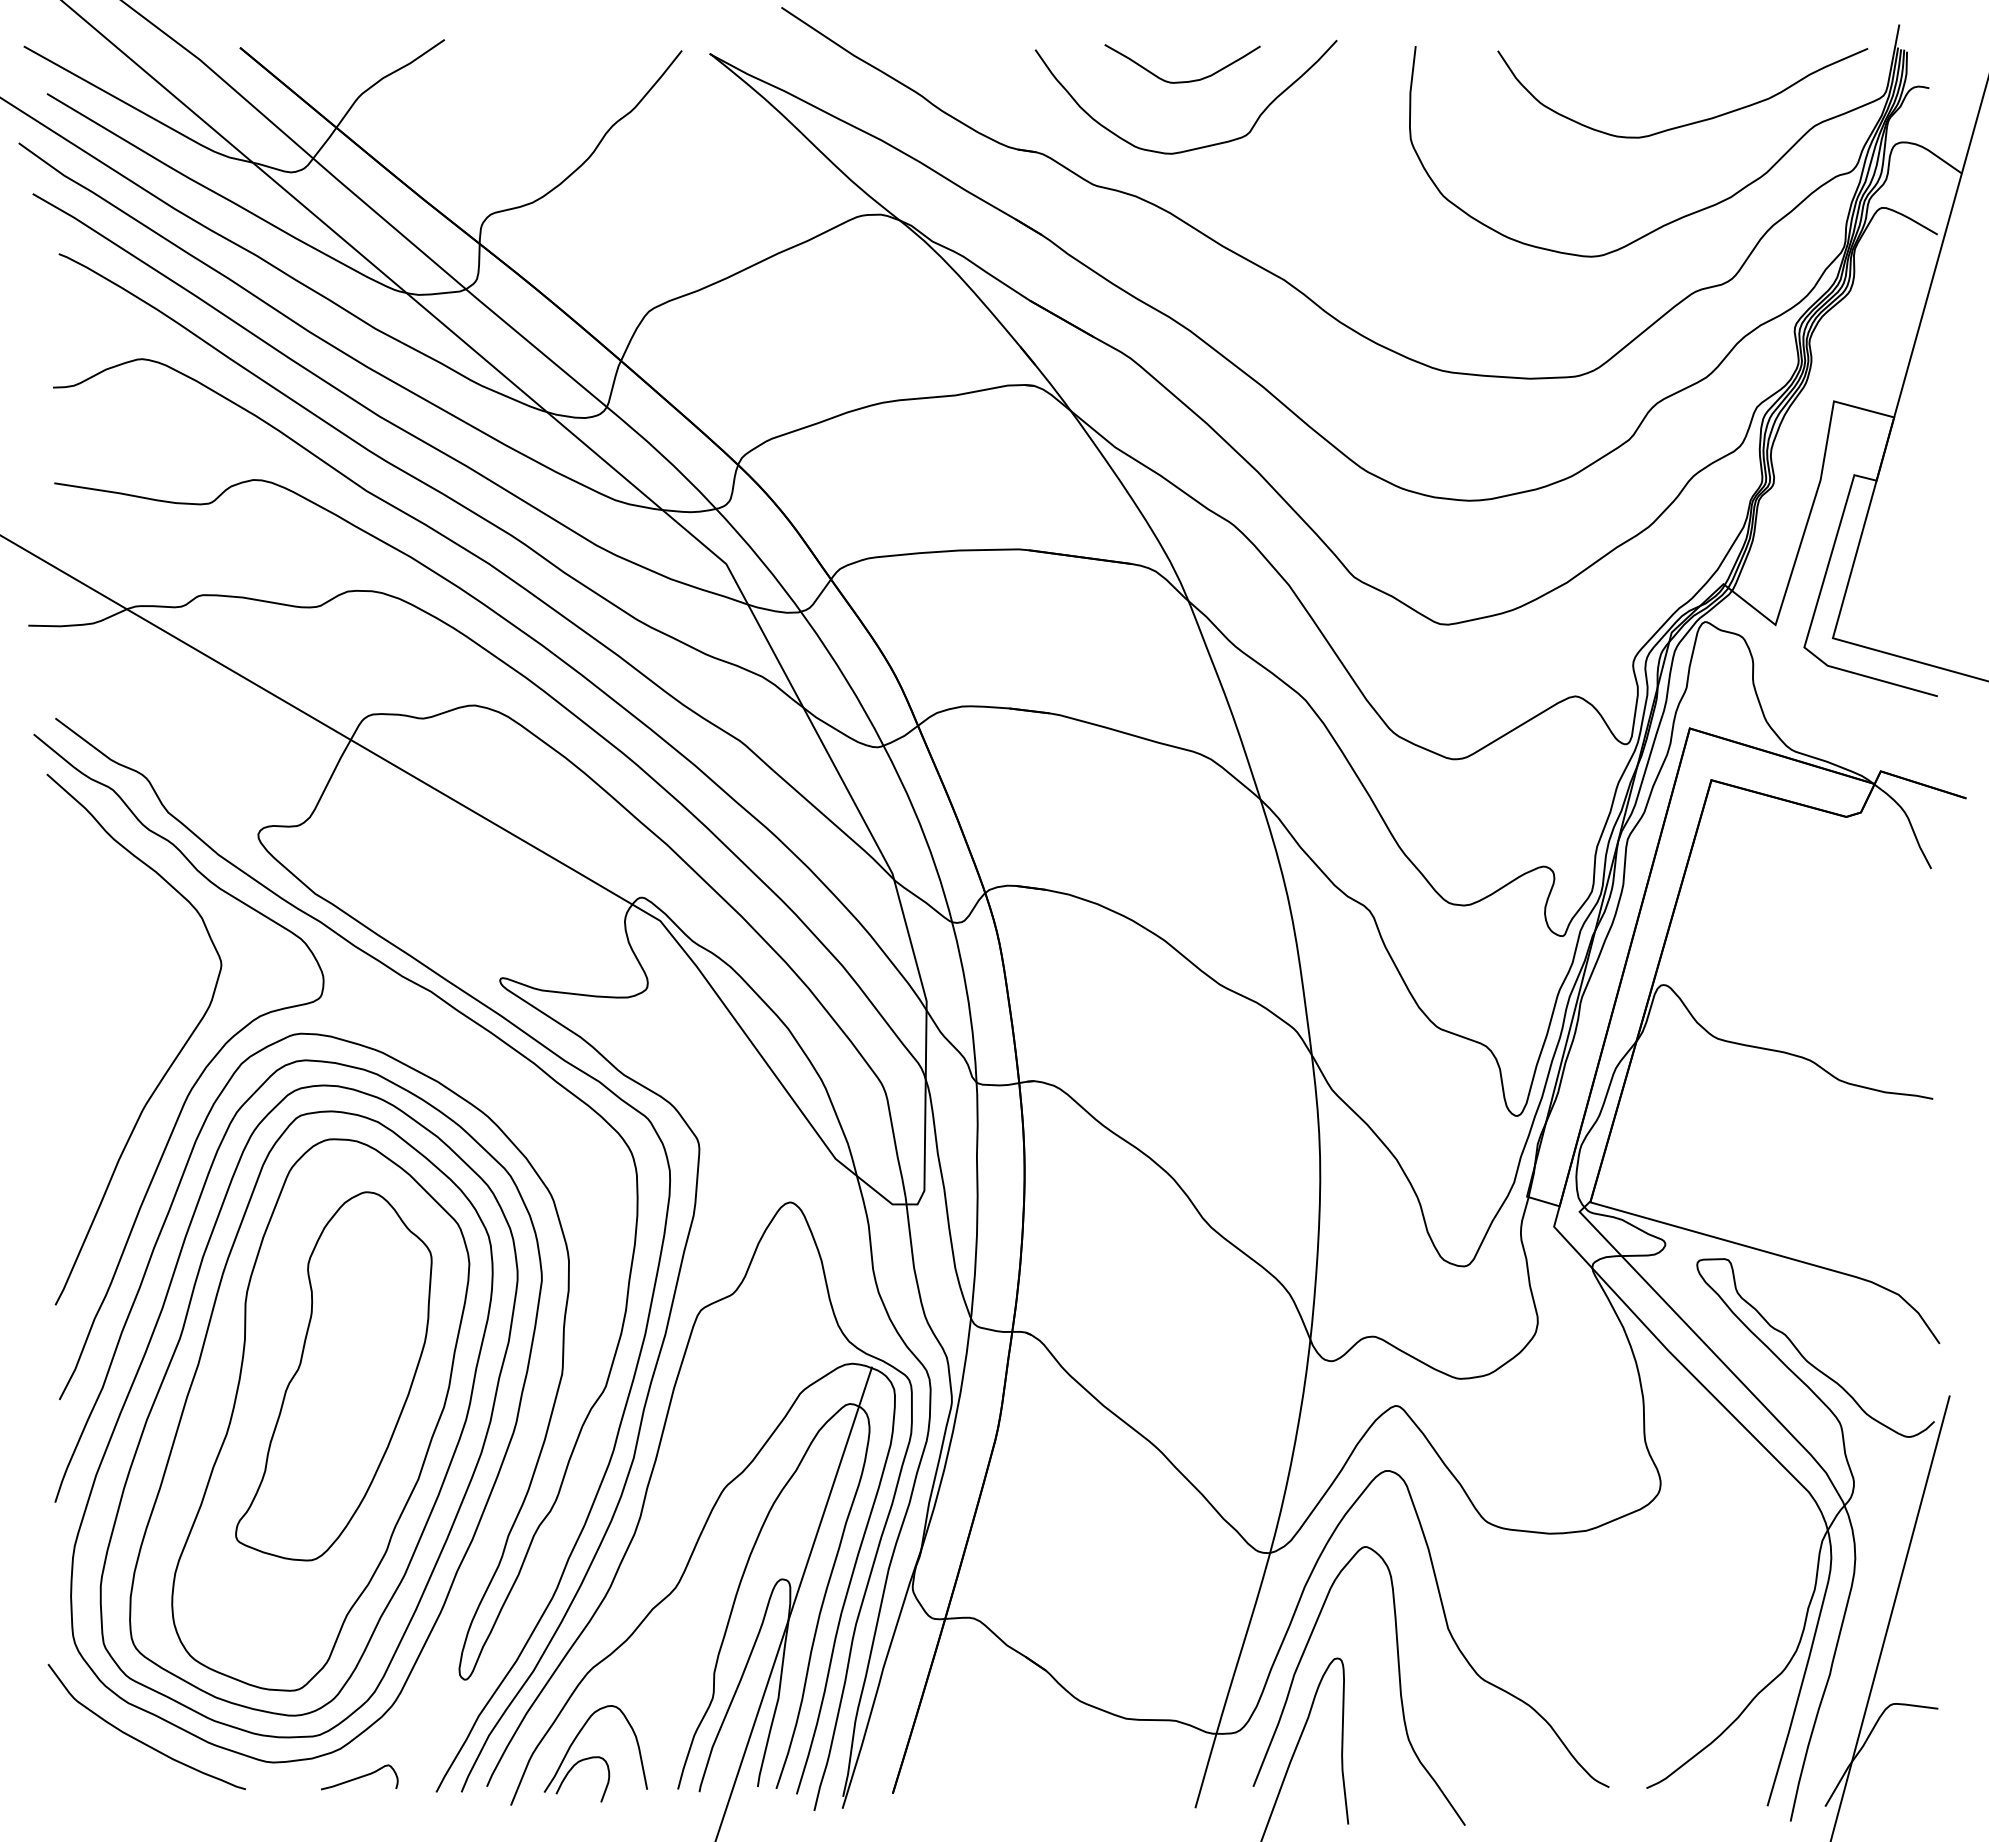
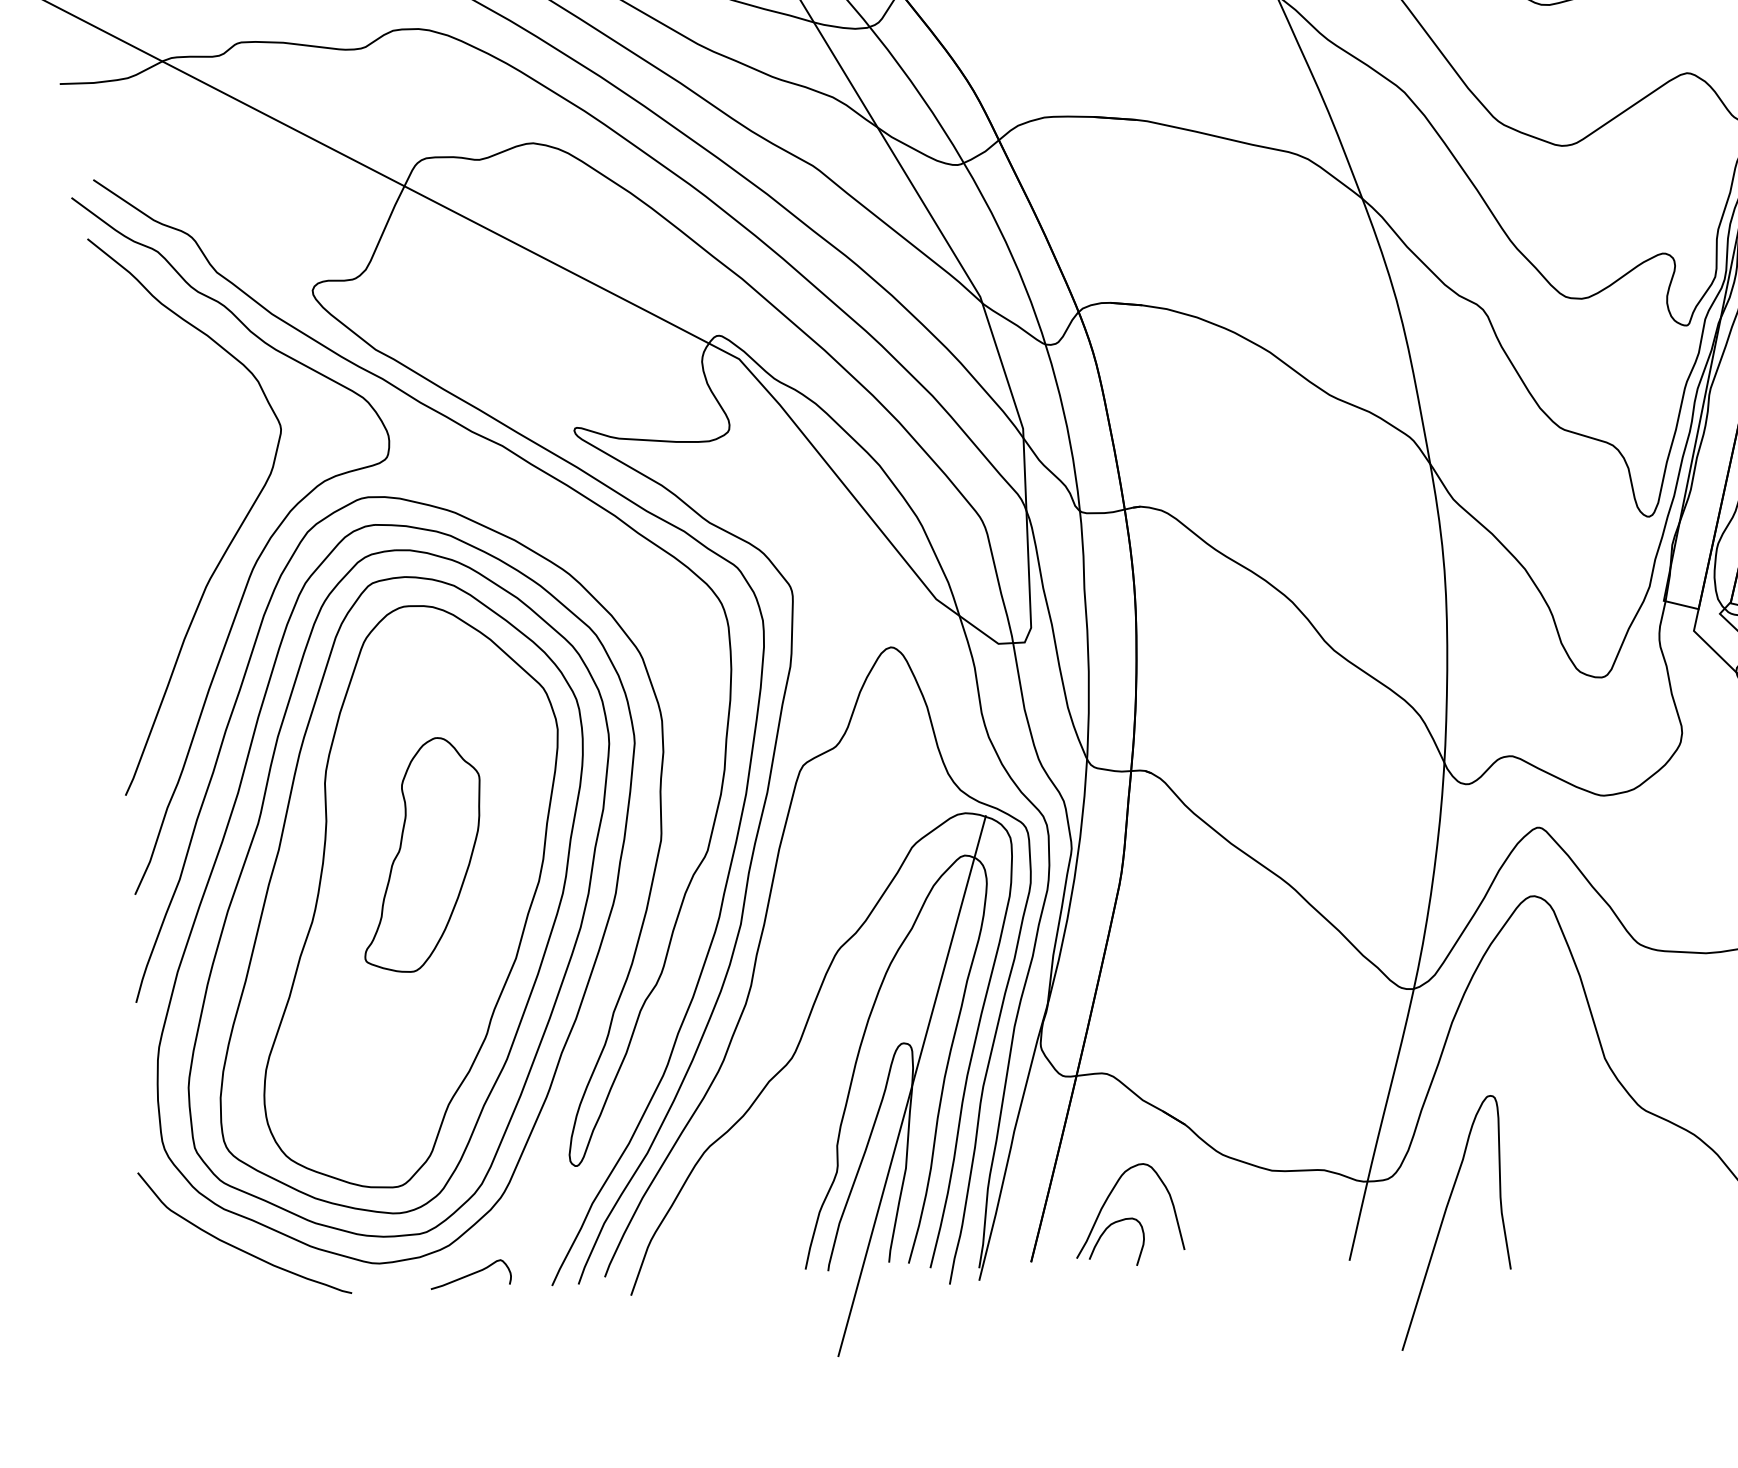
part: (333, 1376) -> (421, 855), size x0.6
curve: (1398, 1677) -> (1555, 1112), removed
part: (595, 1753) -> (1128, 1214), moved

